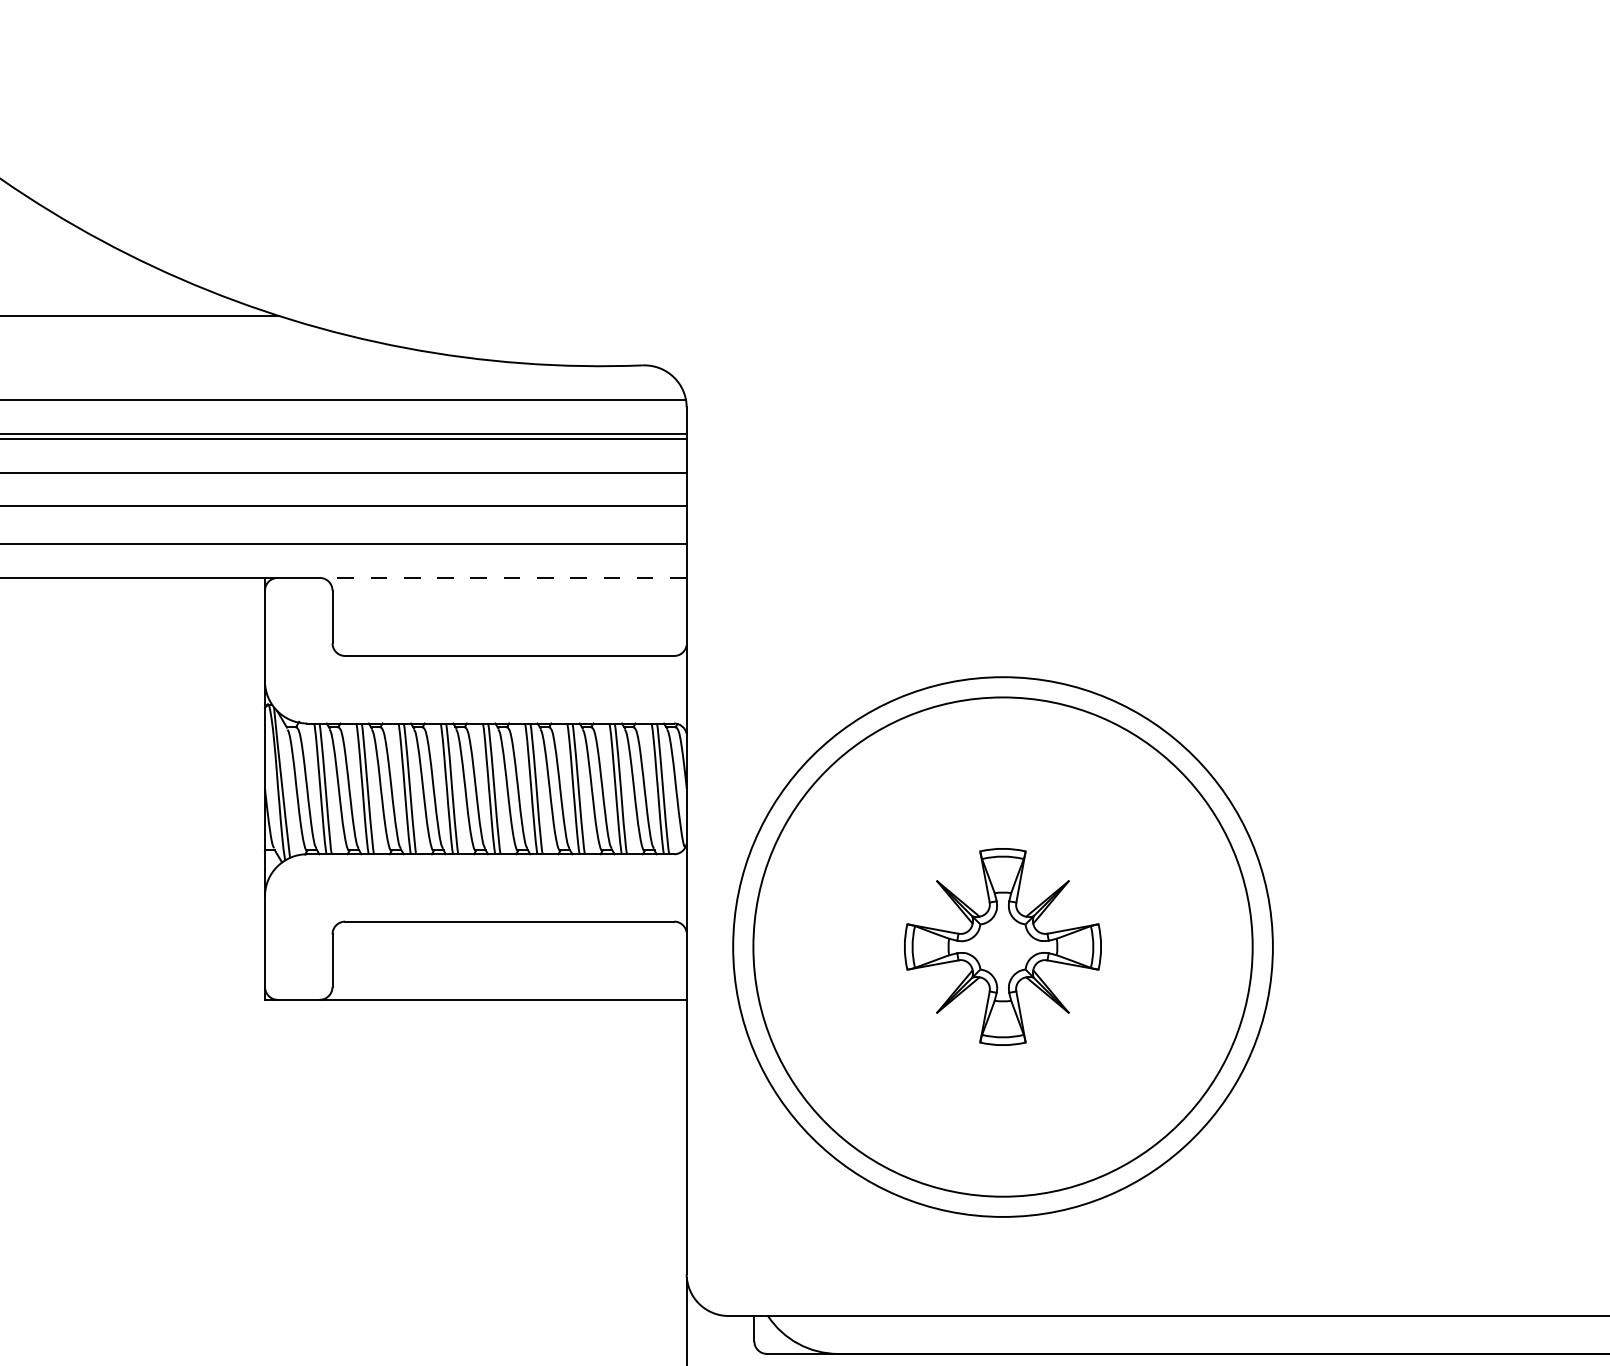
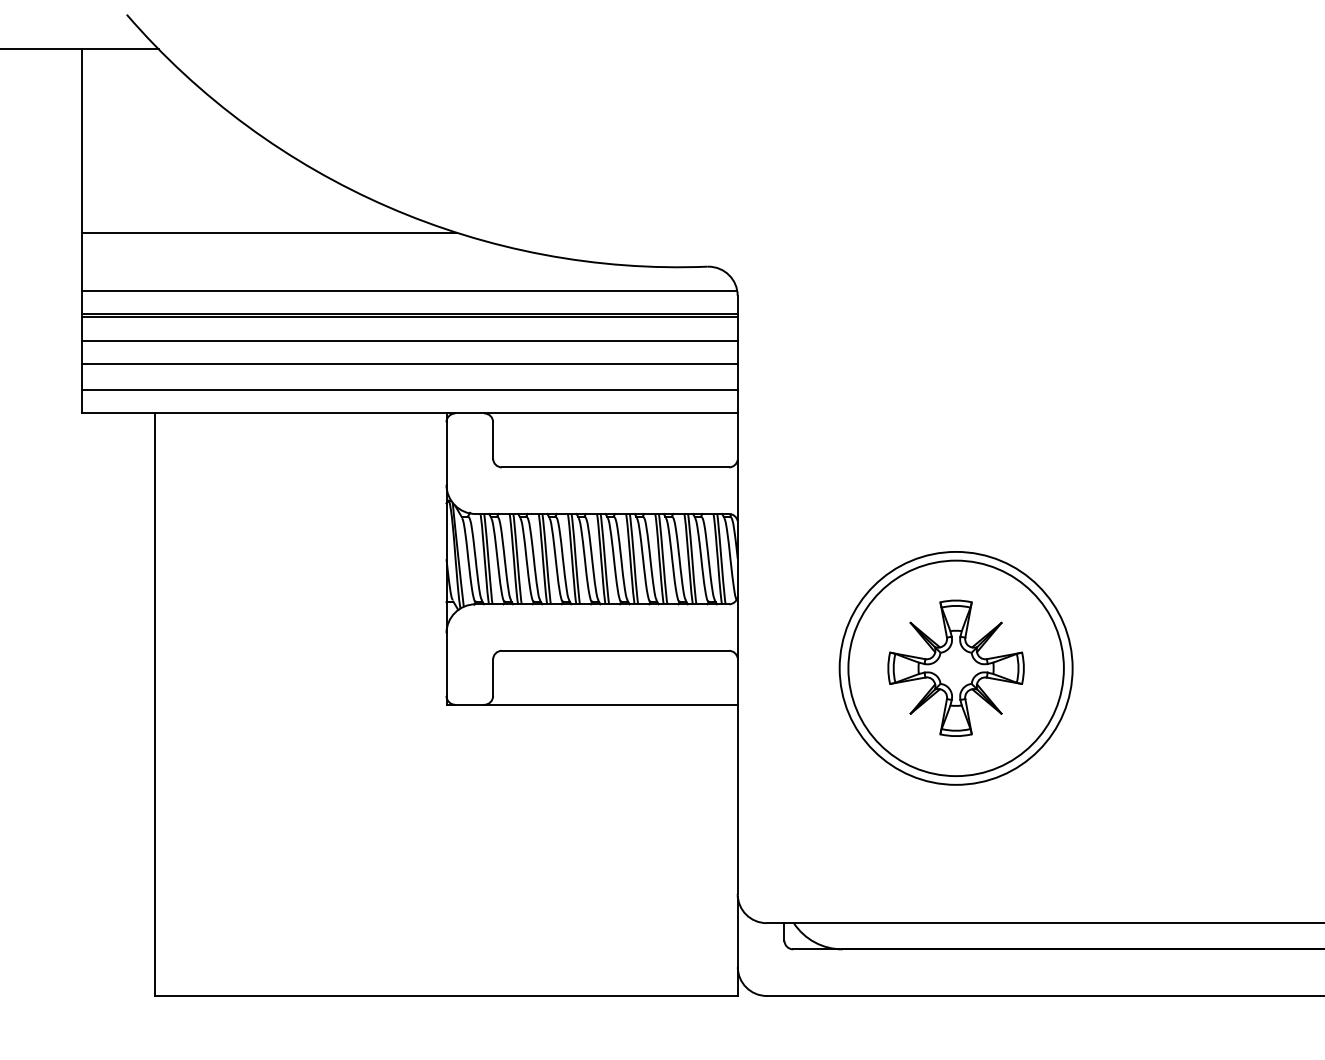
line: (502, 577) -> (610, 413), dashed -> solid
circle: (1002, 945) -> (955, 667), size x0.62
circle: (1002, 947) -> (955, 668), size x0.62

